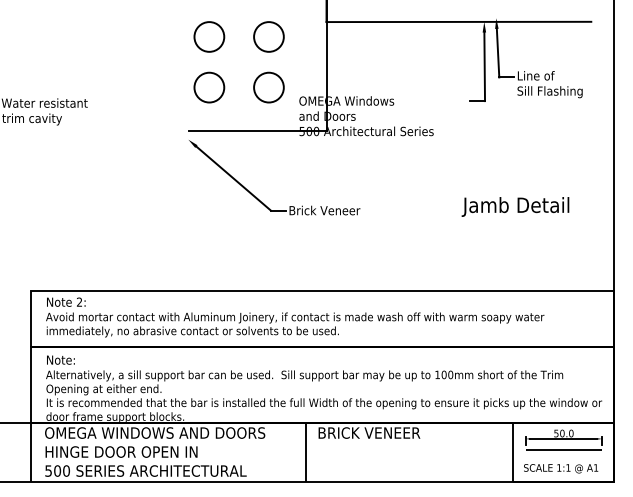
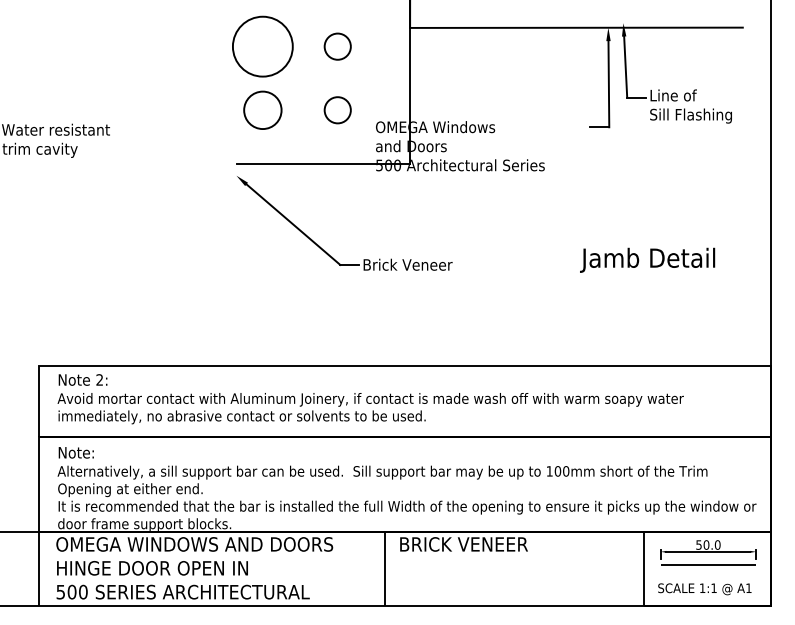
circle: (209, 36) -> (263, 46), size x1.6
circle: (268, 36) -> (337, 46), size x0.7
circle: (268, 87) -> (337, 110), size x0.7

